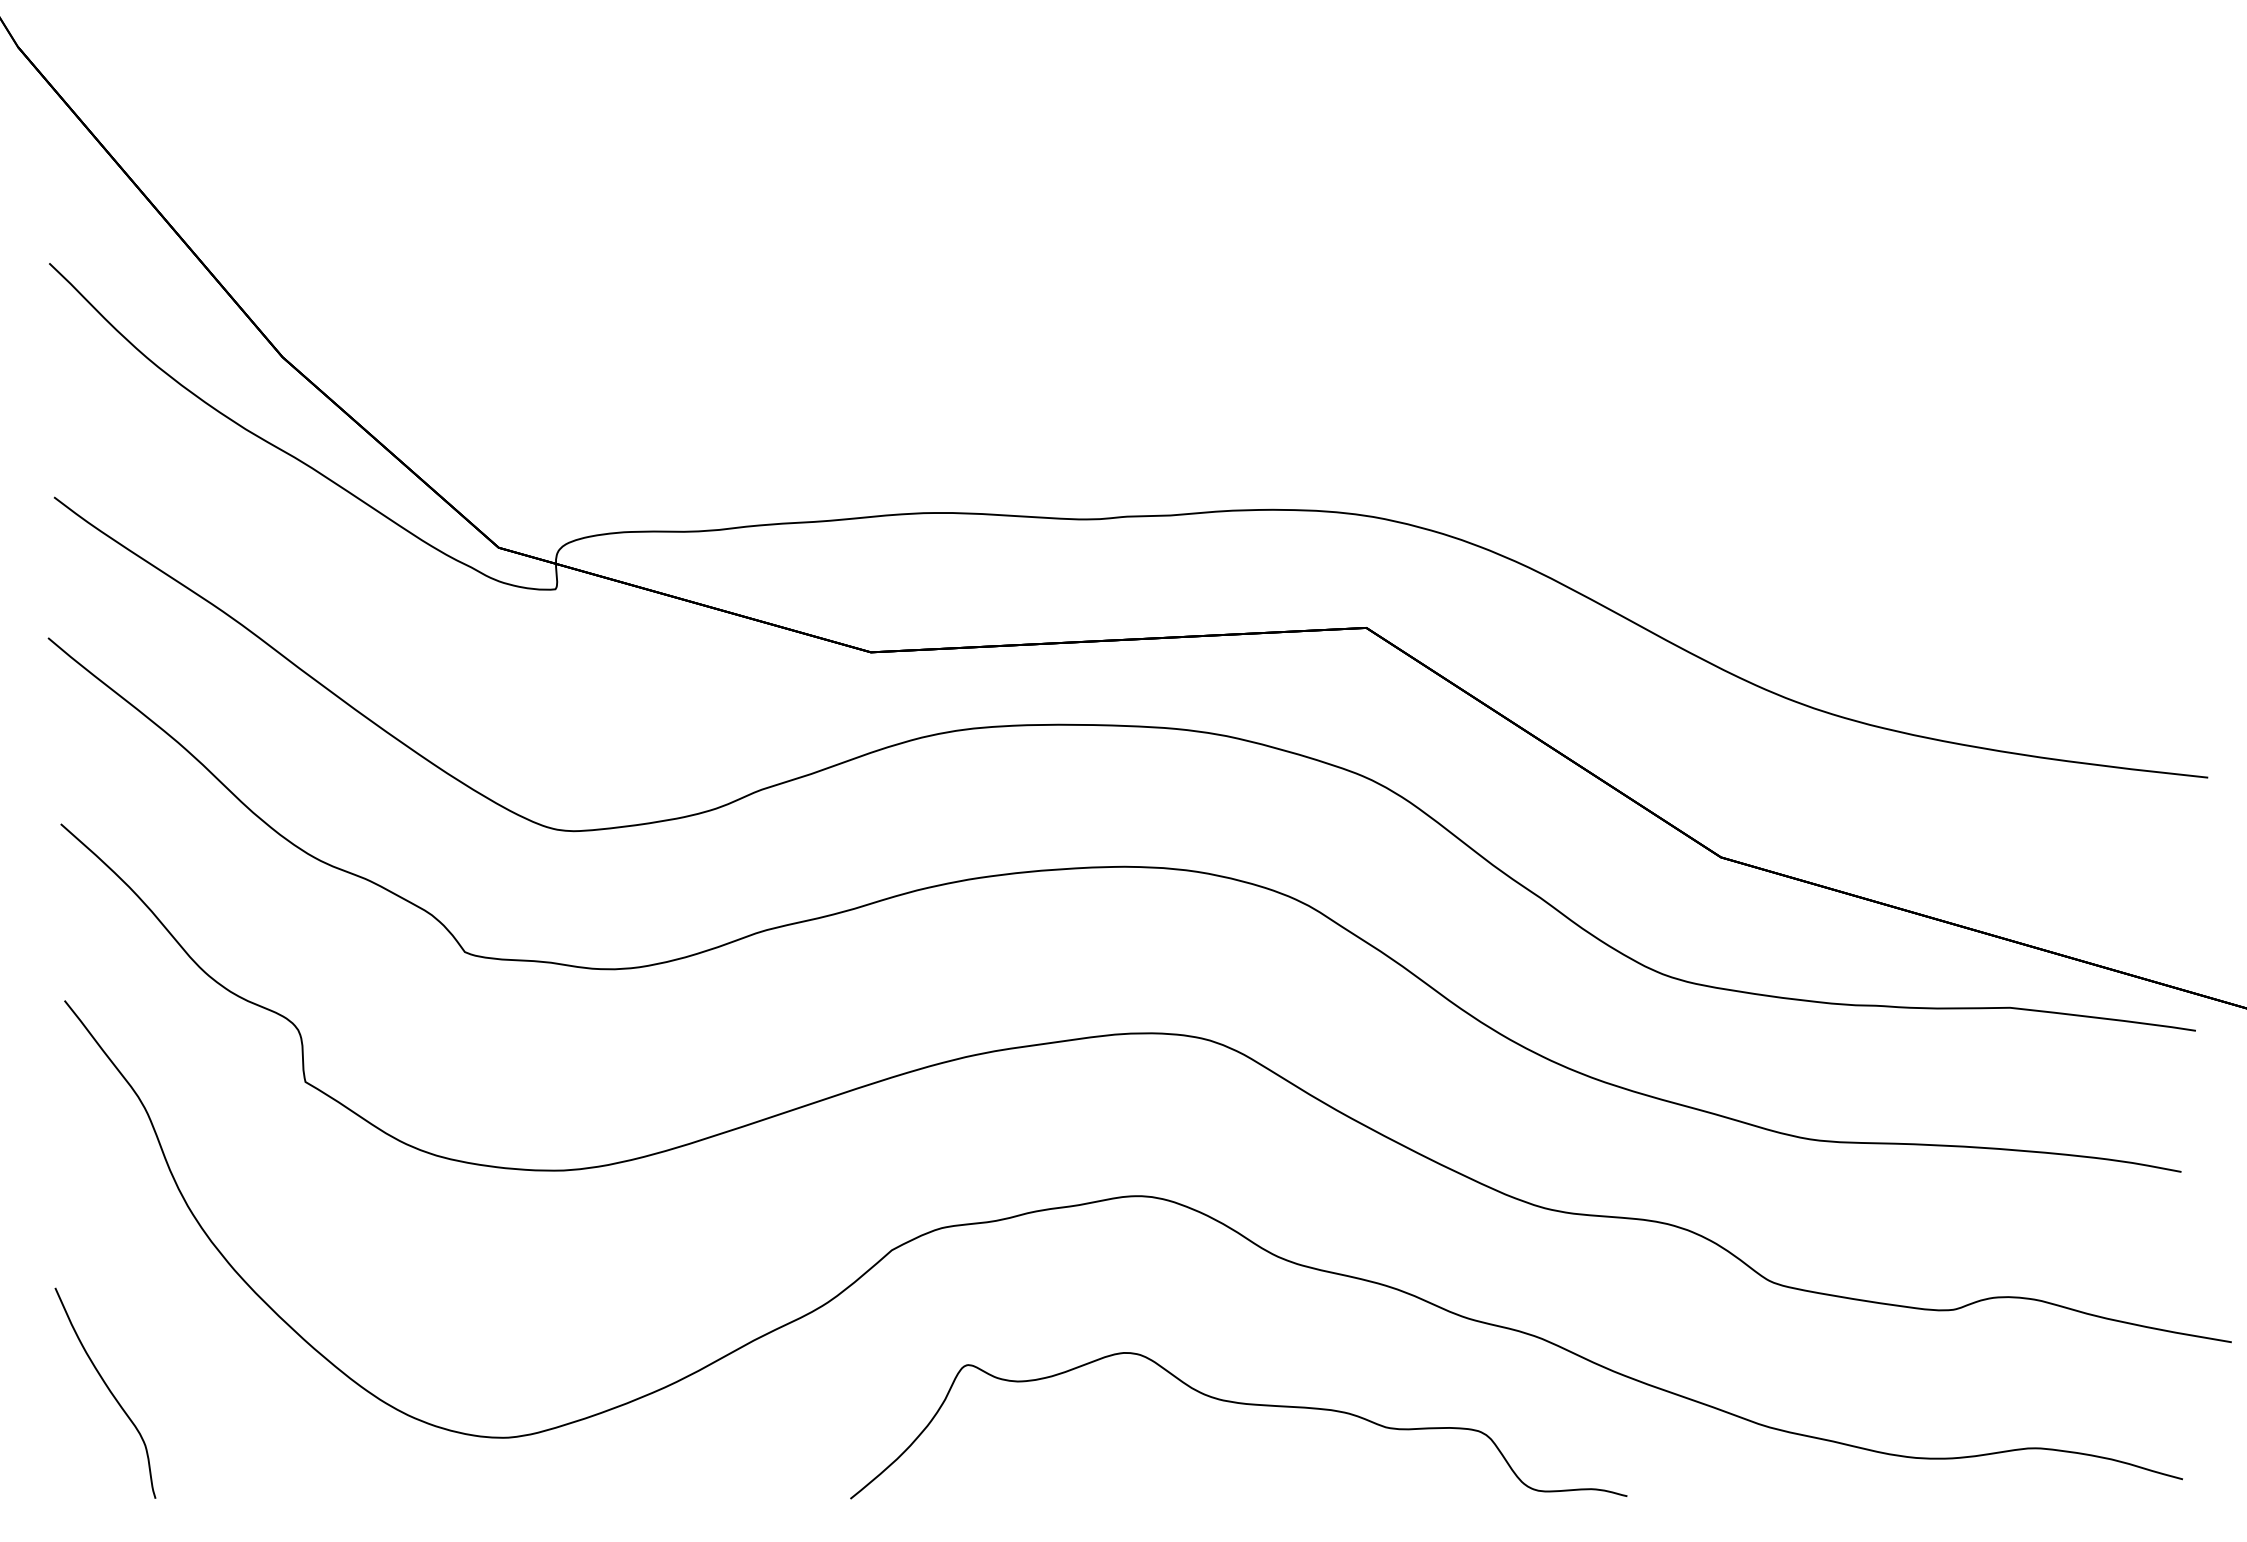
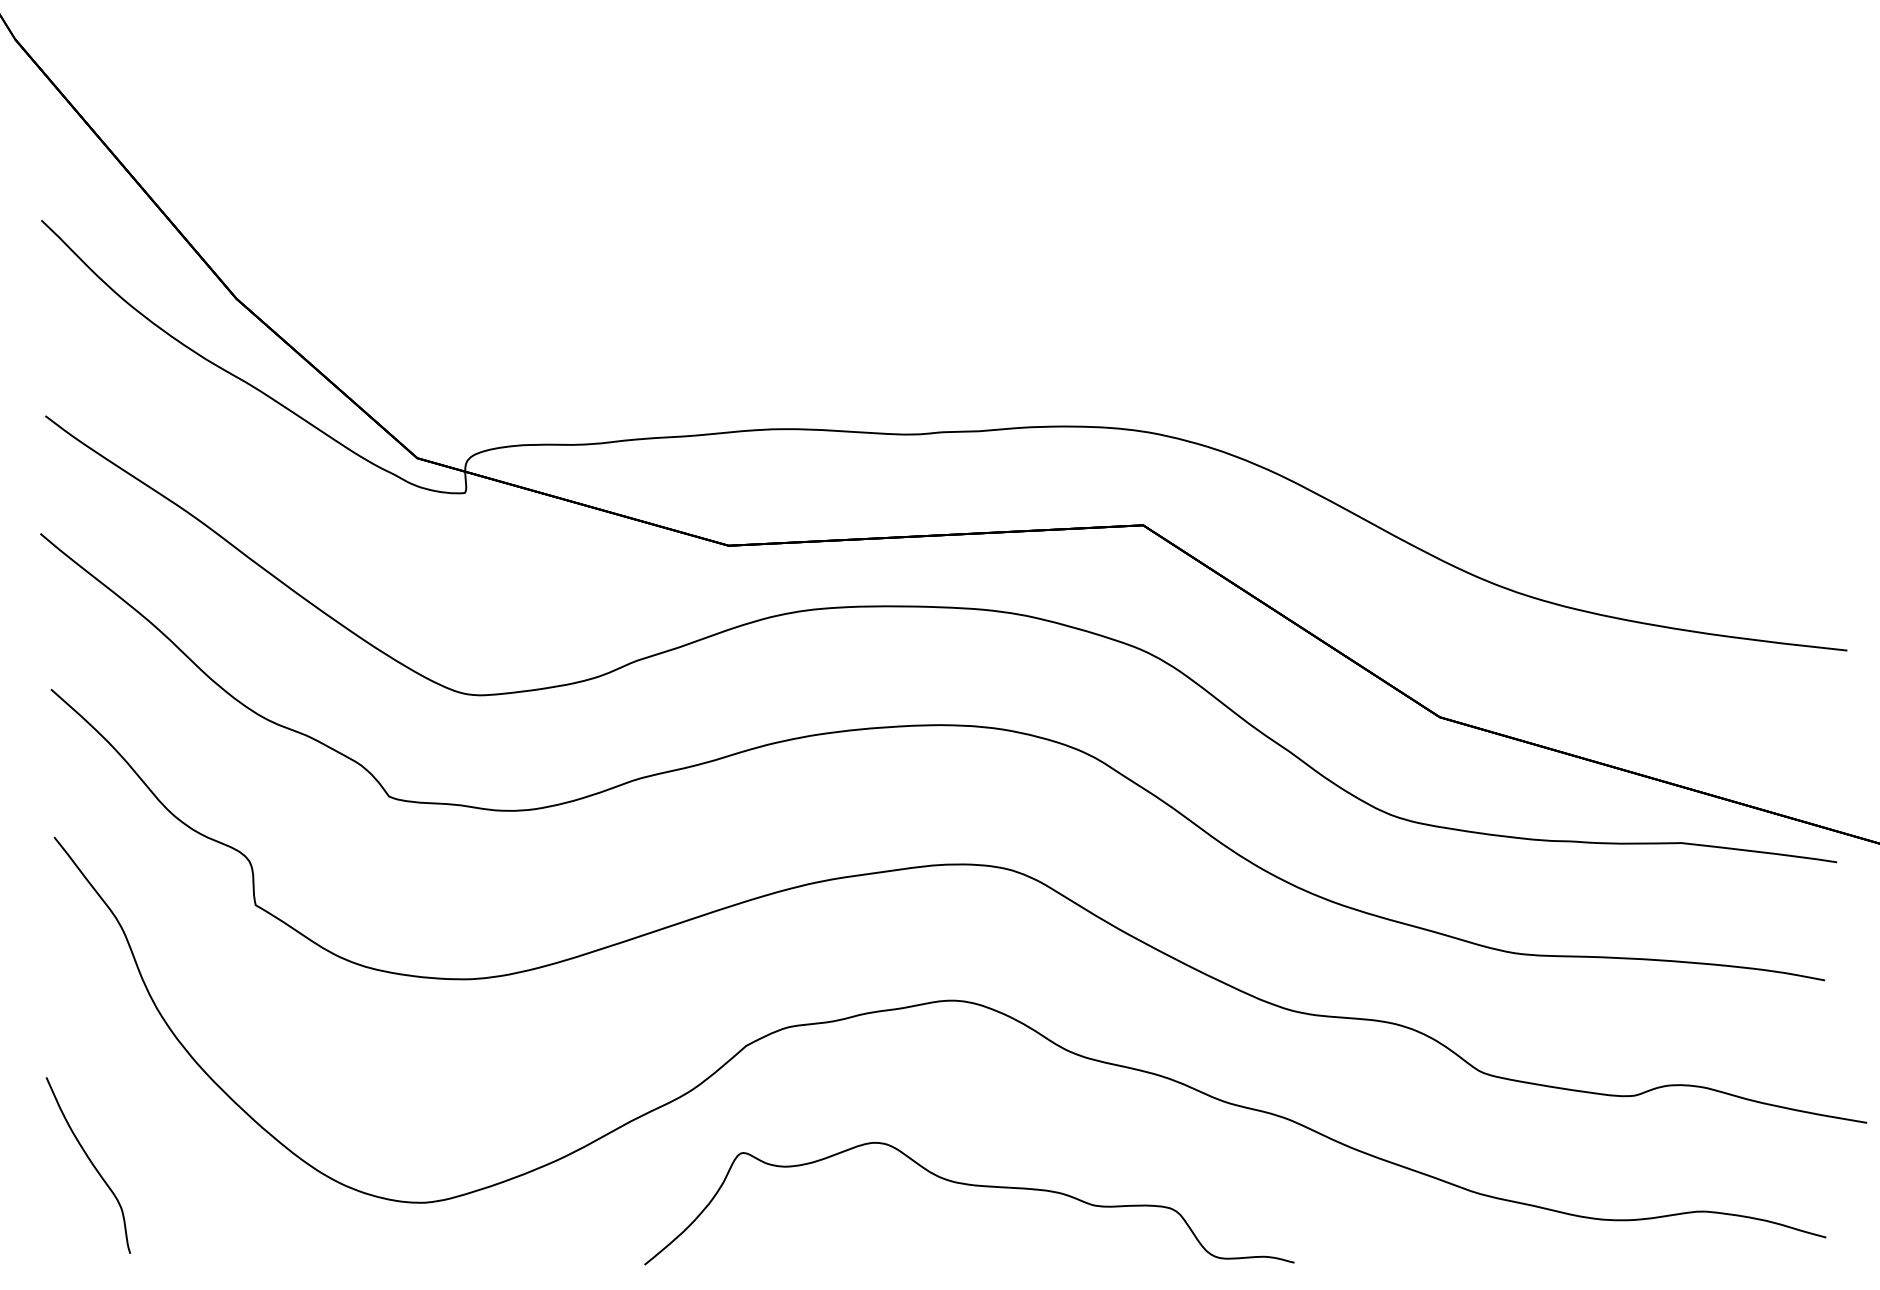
curve: (1243, 1405) -> (973, 1186), moved

